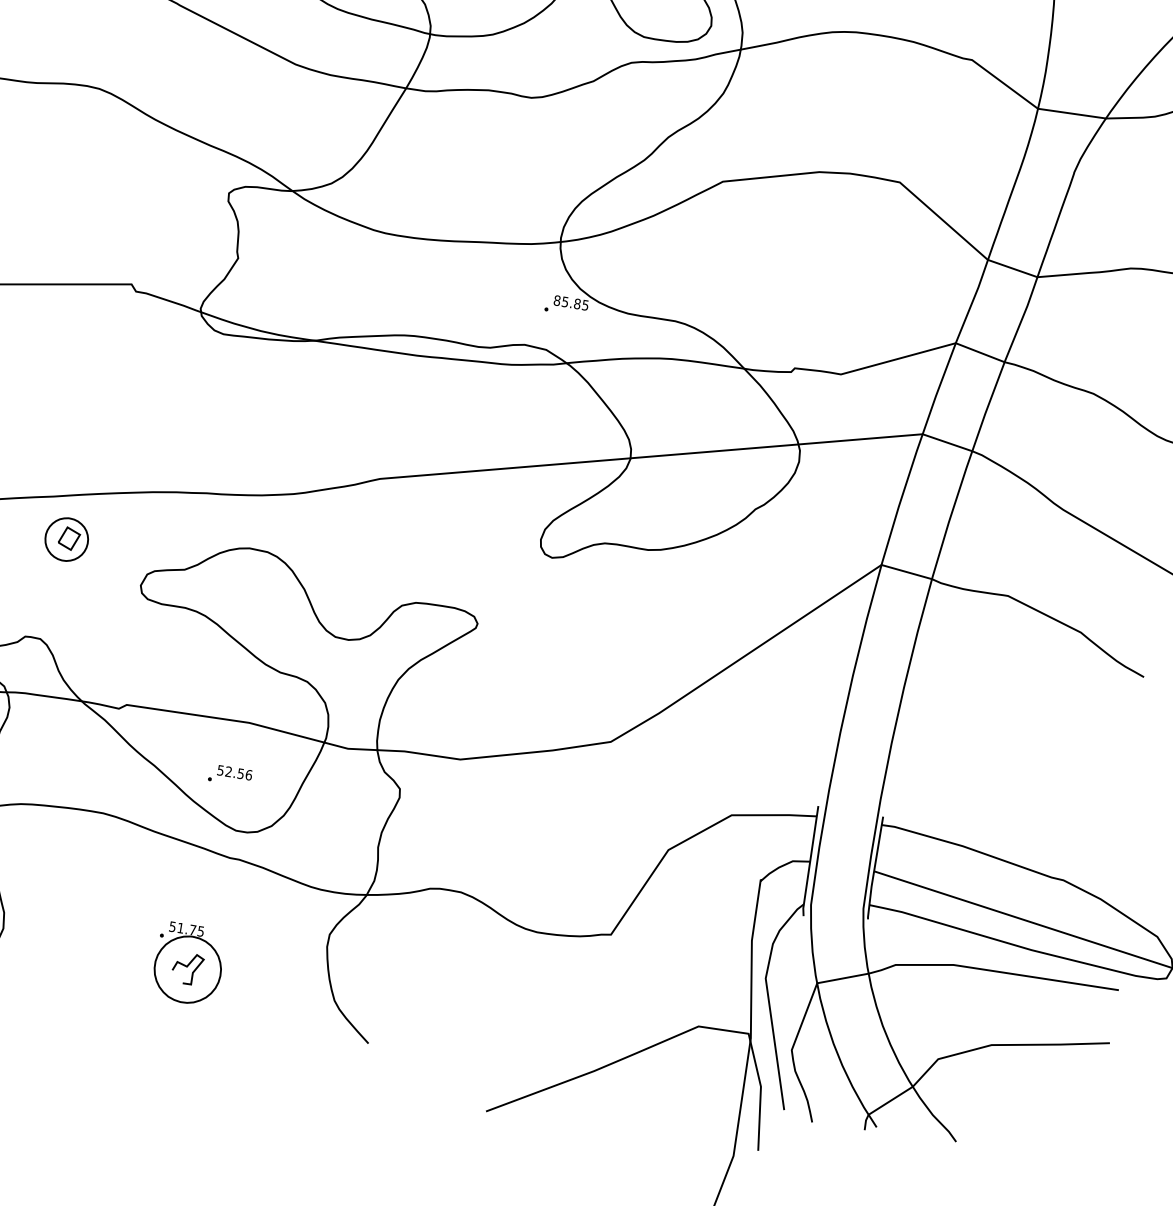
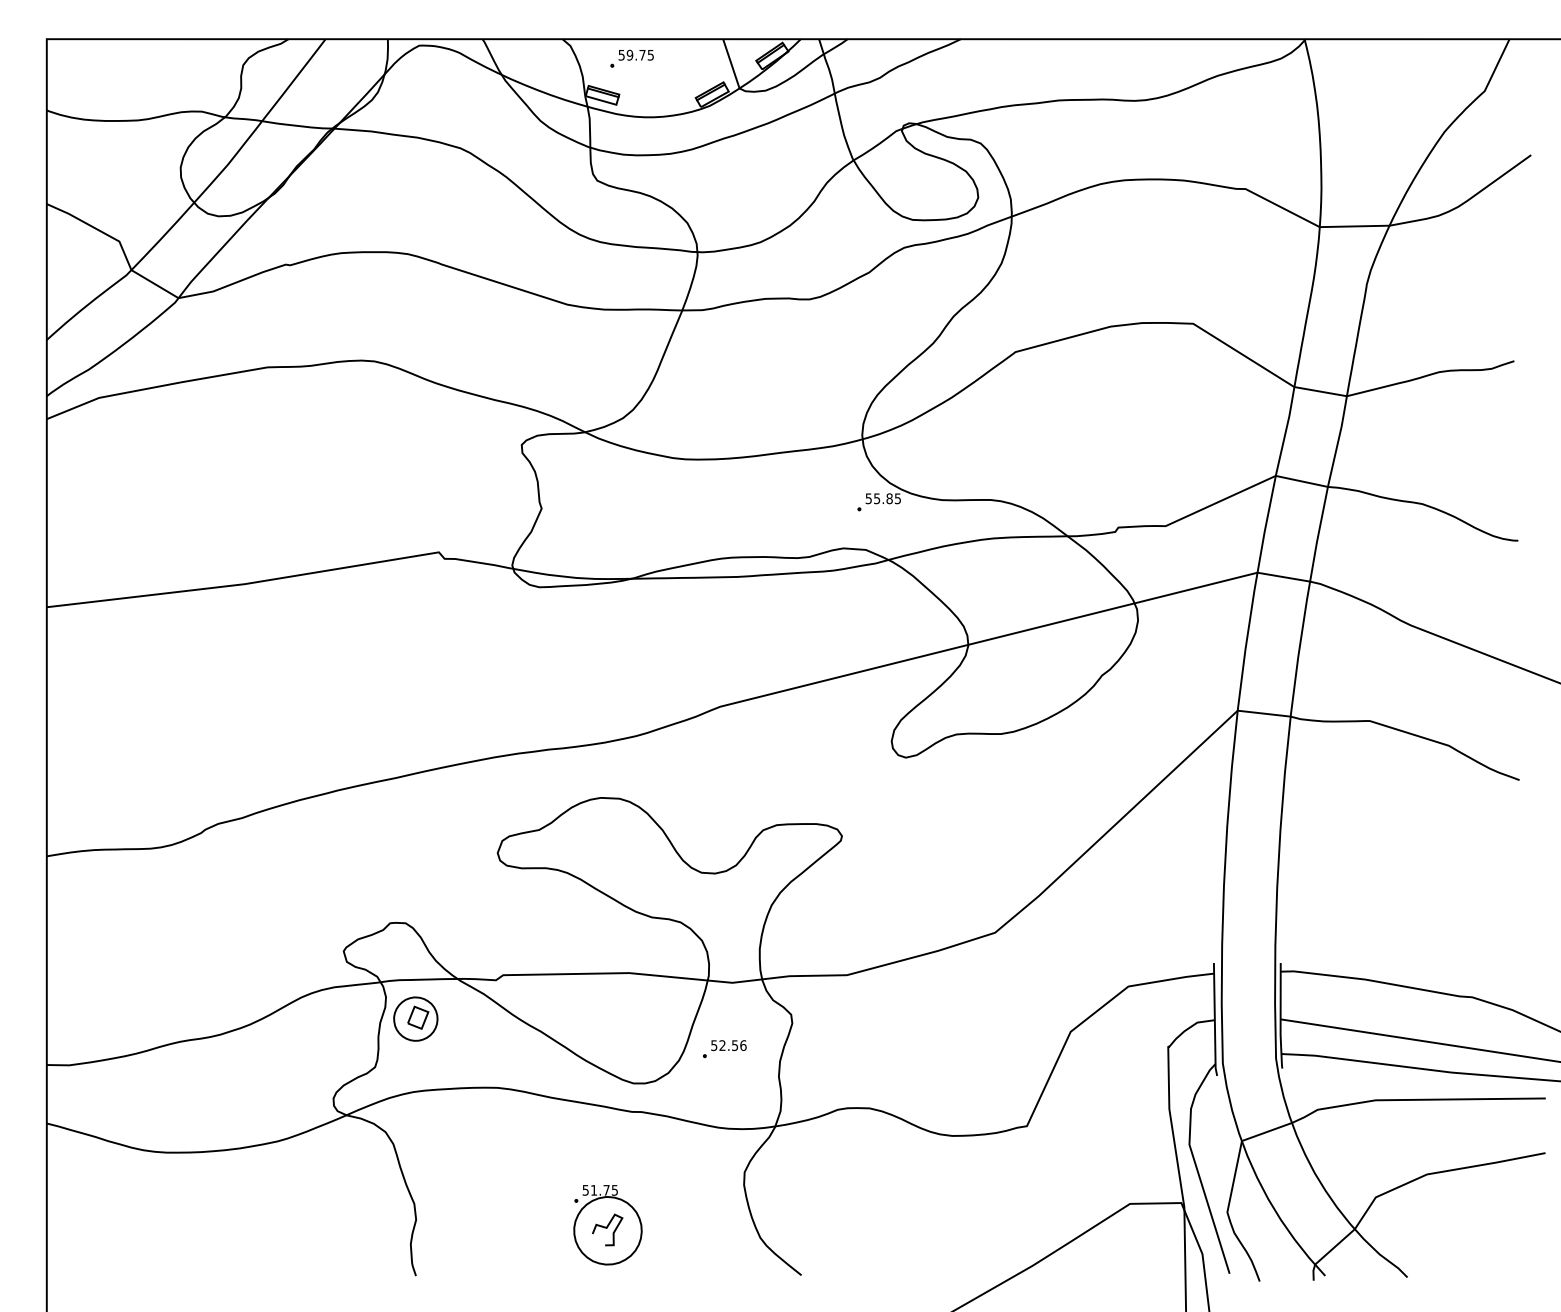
text: (556, 300) -> (868, 498), 85.85 -> 55.85
part: (66, 538) -> (415, 1018), moved
part: (230, 775) -> (724, 1049), moved

